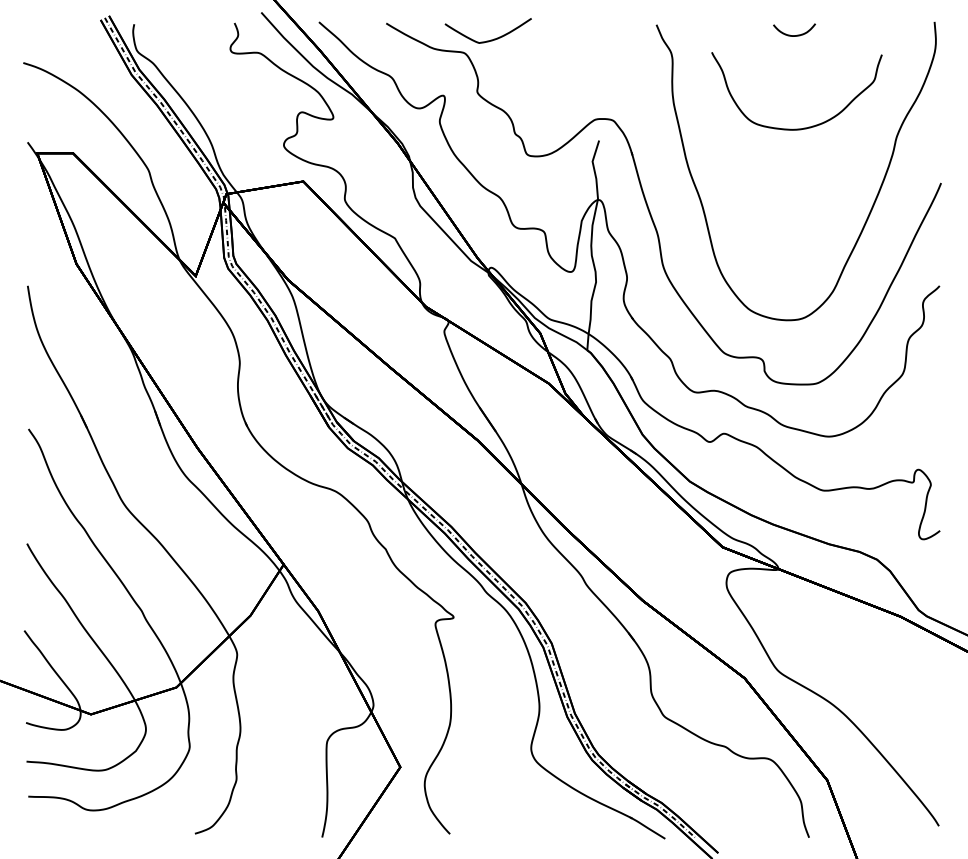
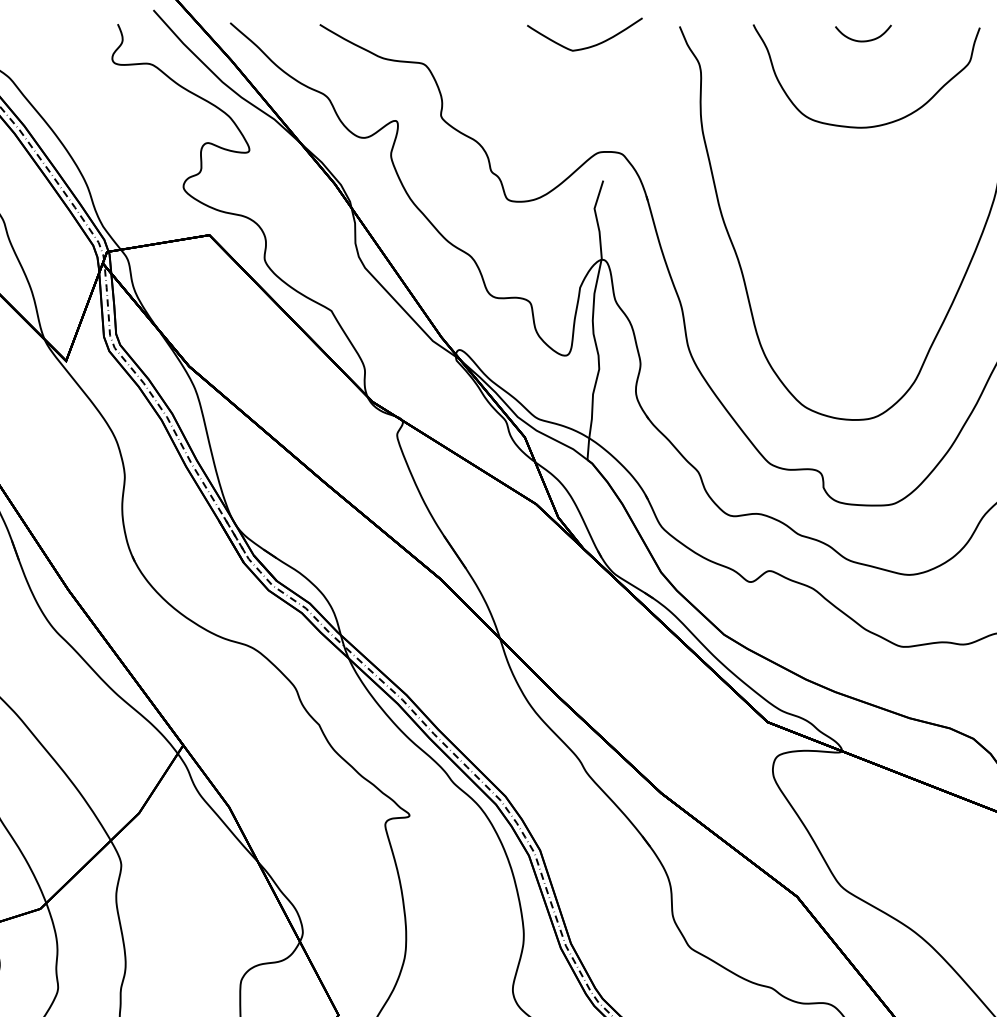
curve: (490, 39) -> (587, 46), moved
curve: (803, 127) -> (875, 124), moved

